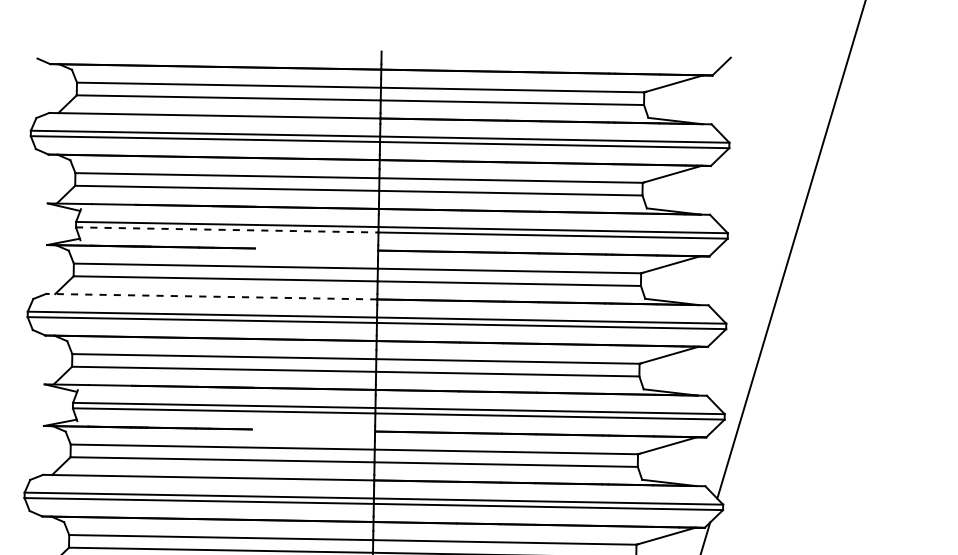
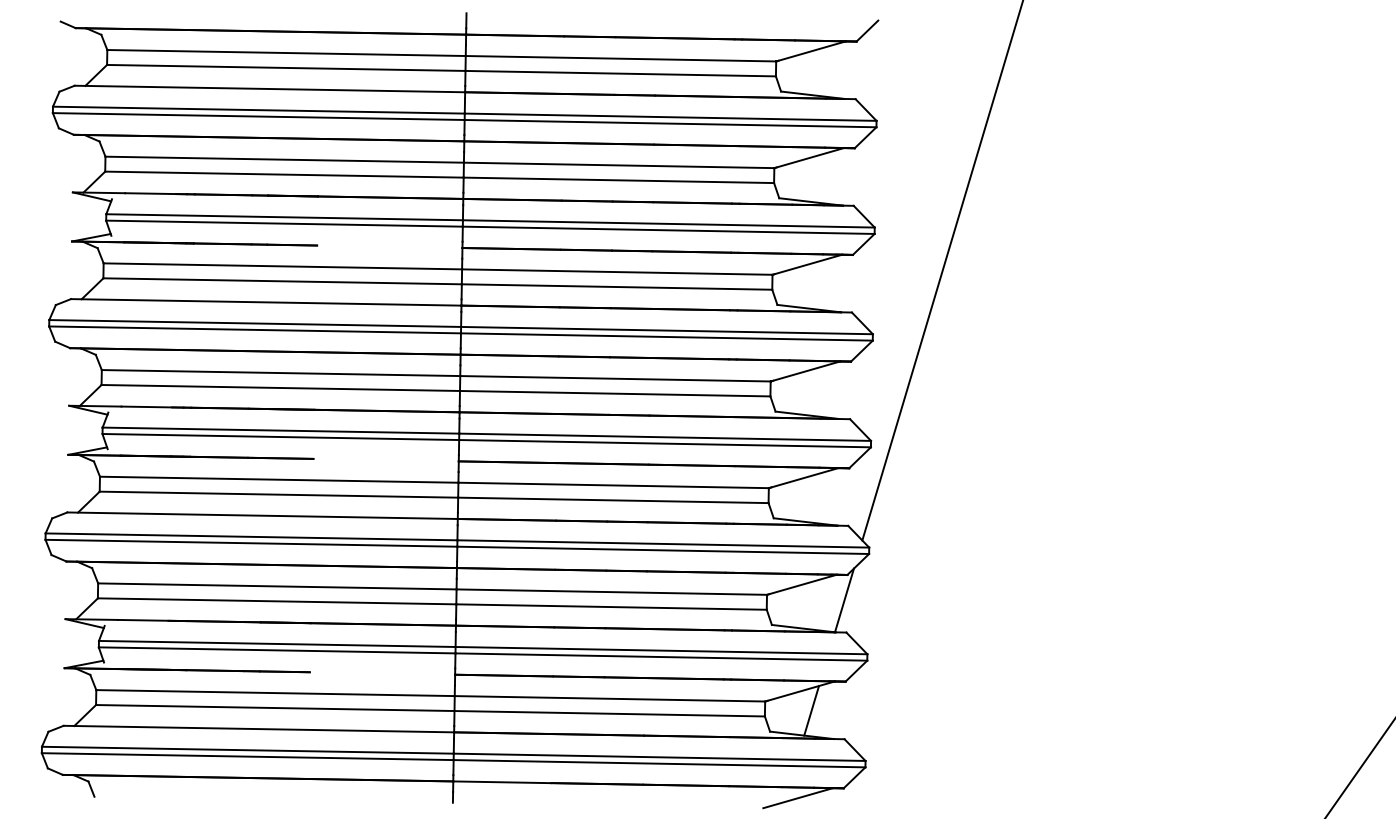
line: (228, 229) -> (285, 223), dashed -> solid
line: (211, 296) -> (265, 302), dashed -> solid

